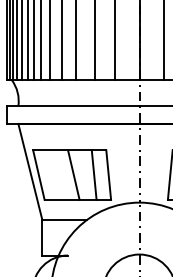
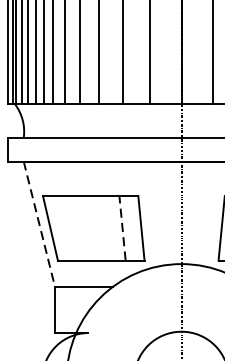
line: (30, 172) -> (39, 224), solid -> dashed
line: (73, 174) -> (95, 227), removed
line: (94, 175) -> (122, 228), solid -> dashed

